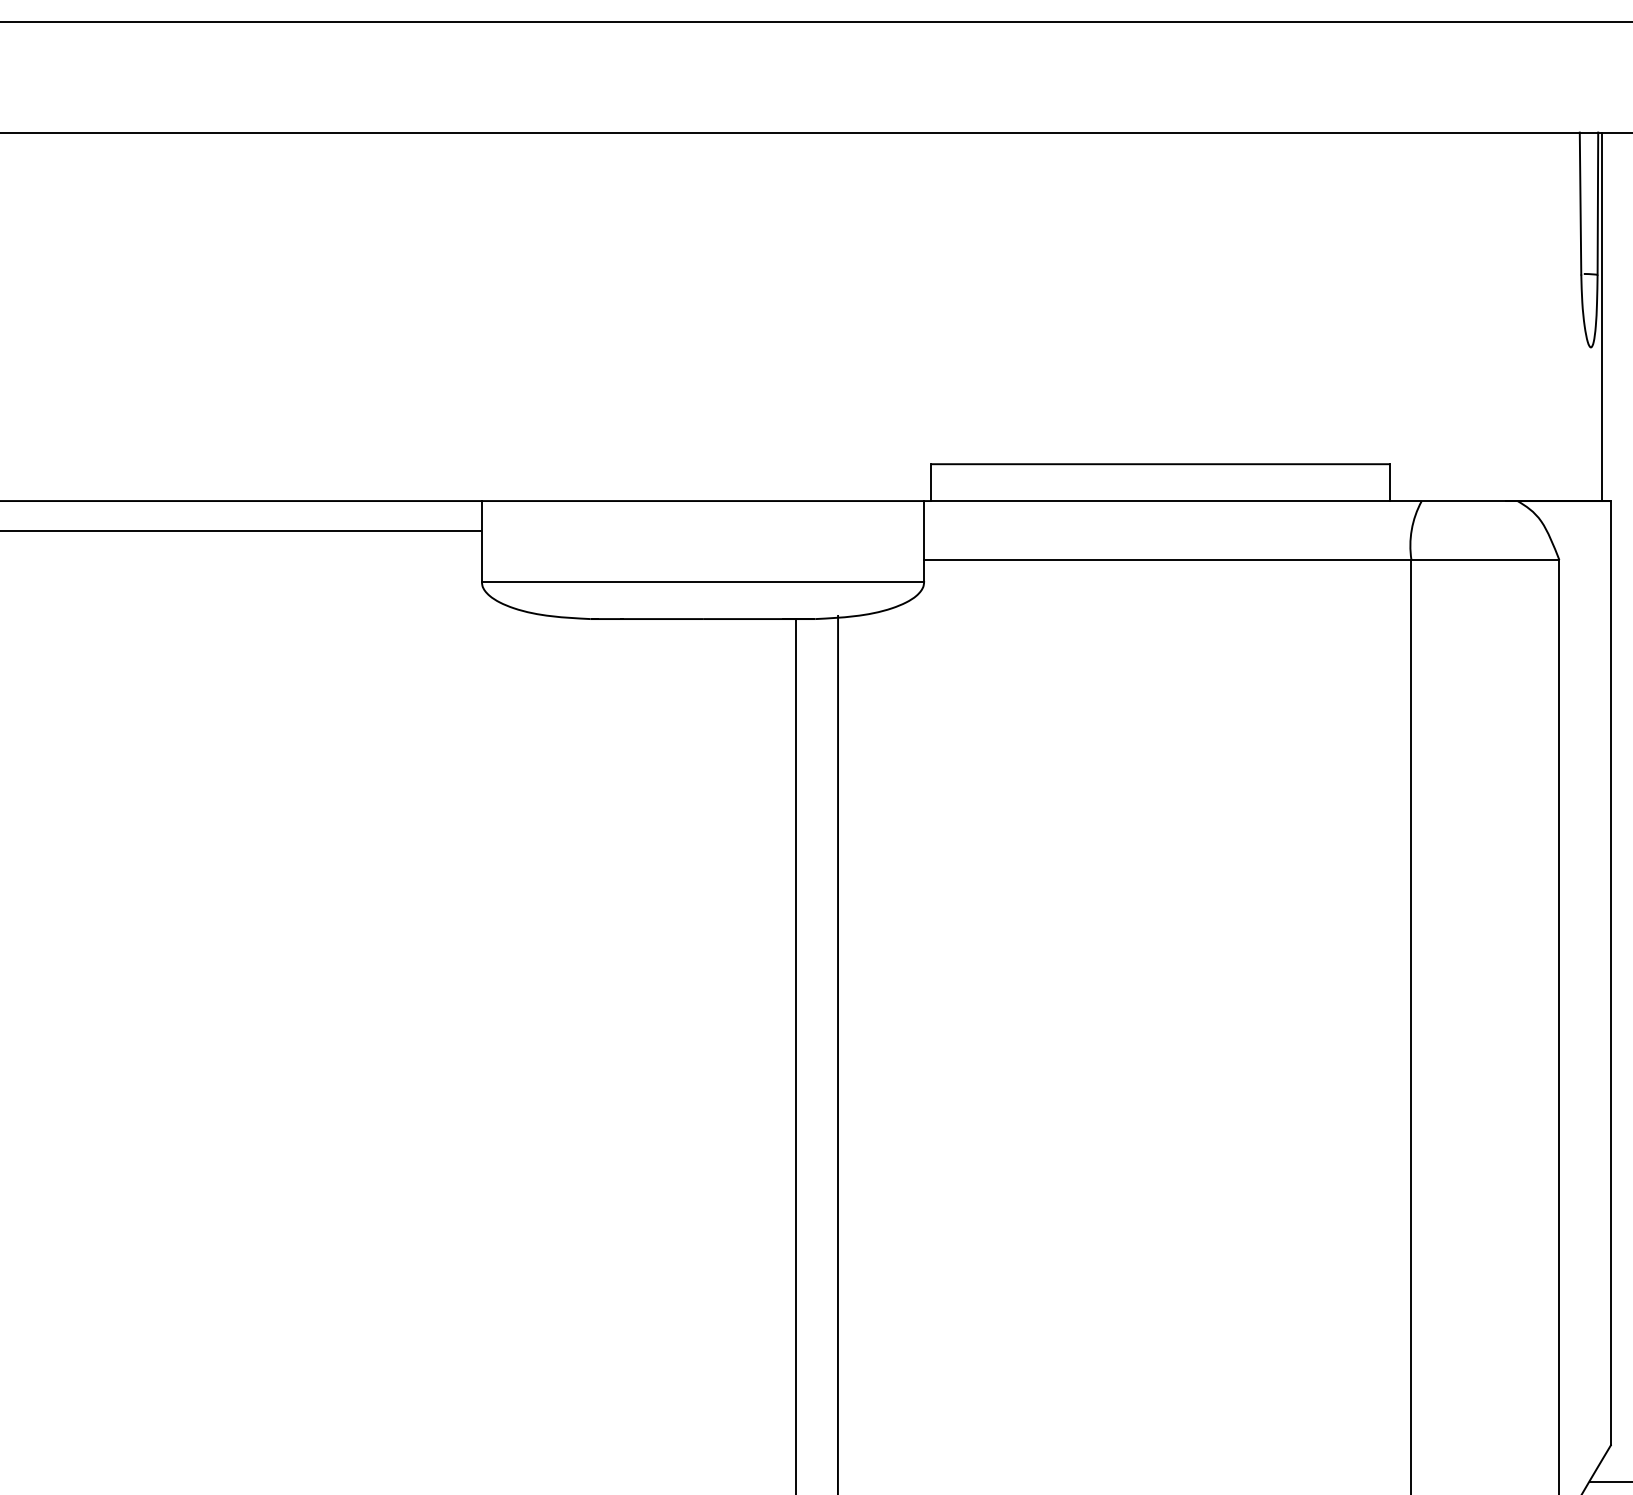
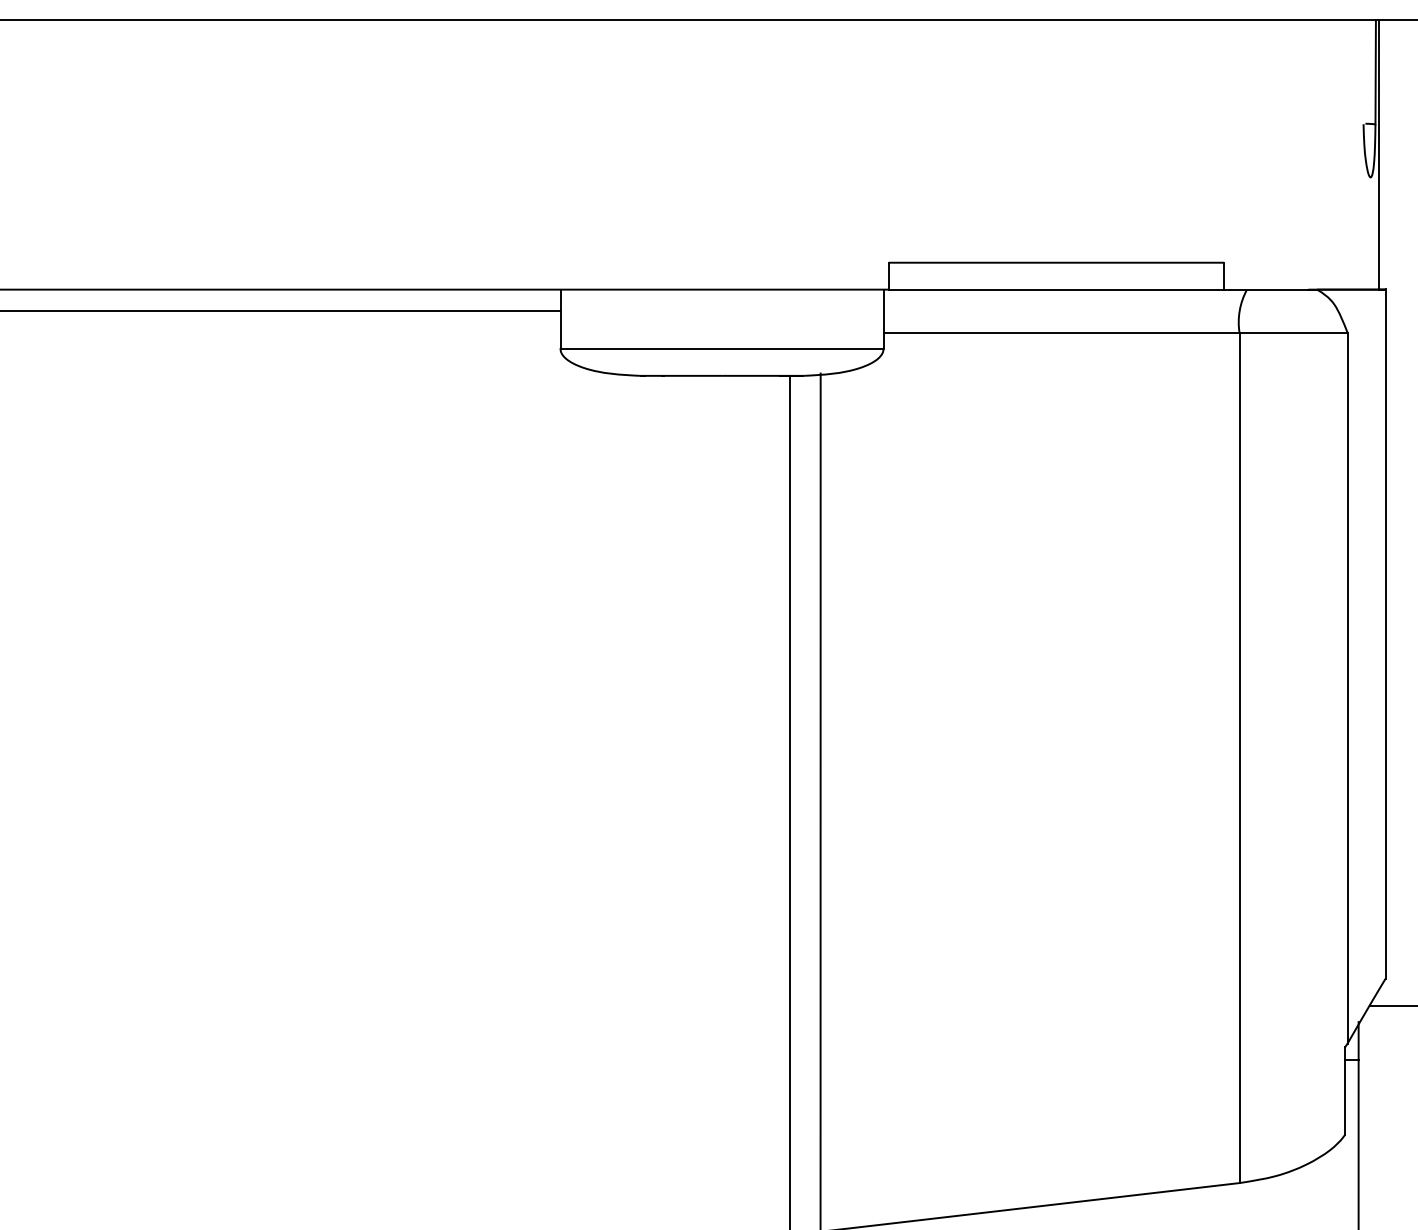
line: (1579, 203) -> (1362, 72), removed

